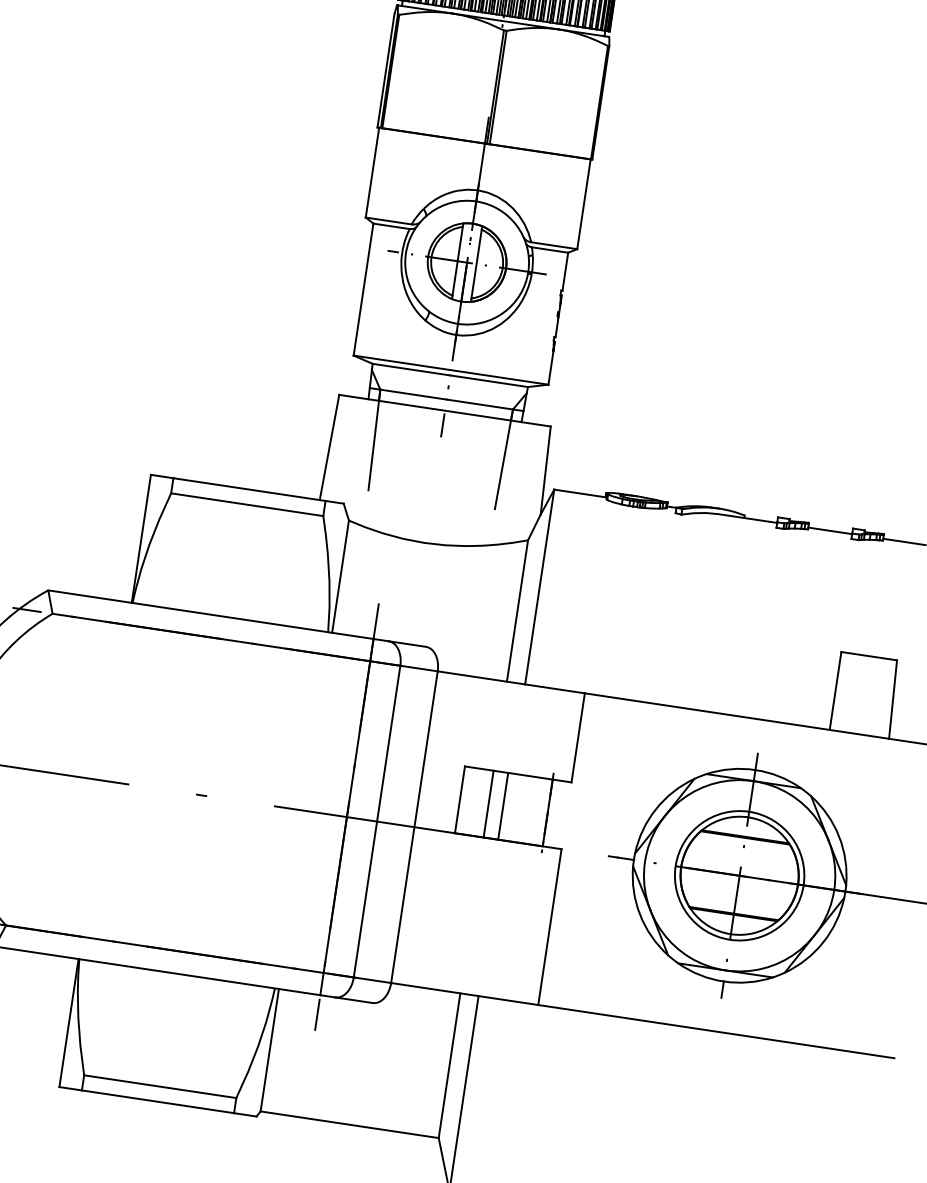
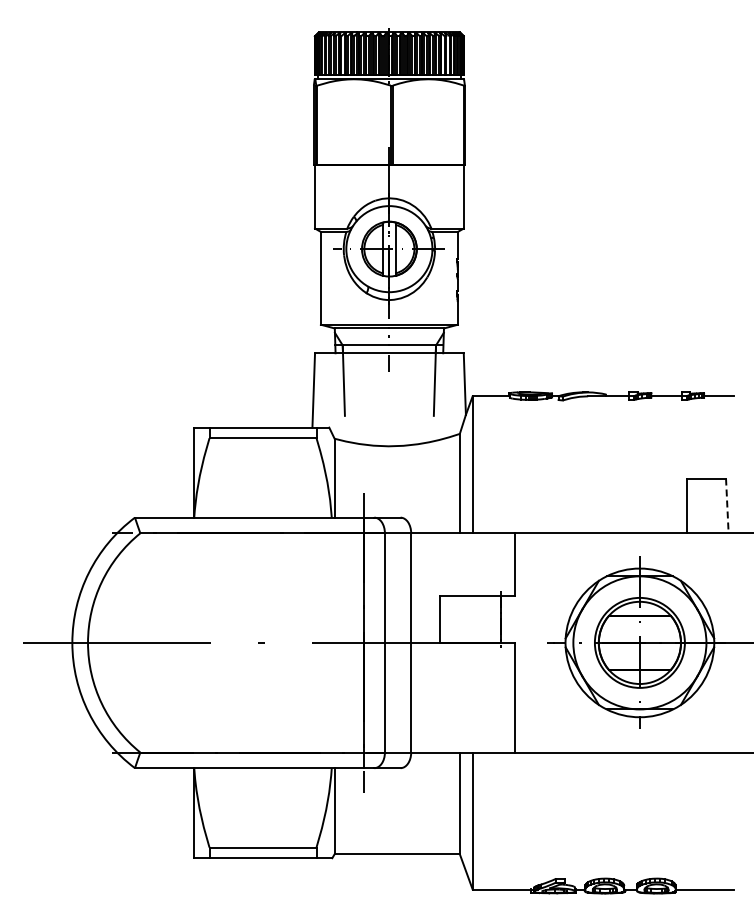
line: (893, 700) -> (727, 506), solid -> dashed
line: (488, 802) -> (459, 618), removed
line: (503, 805) -> (470, 618), removed

